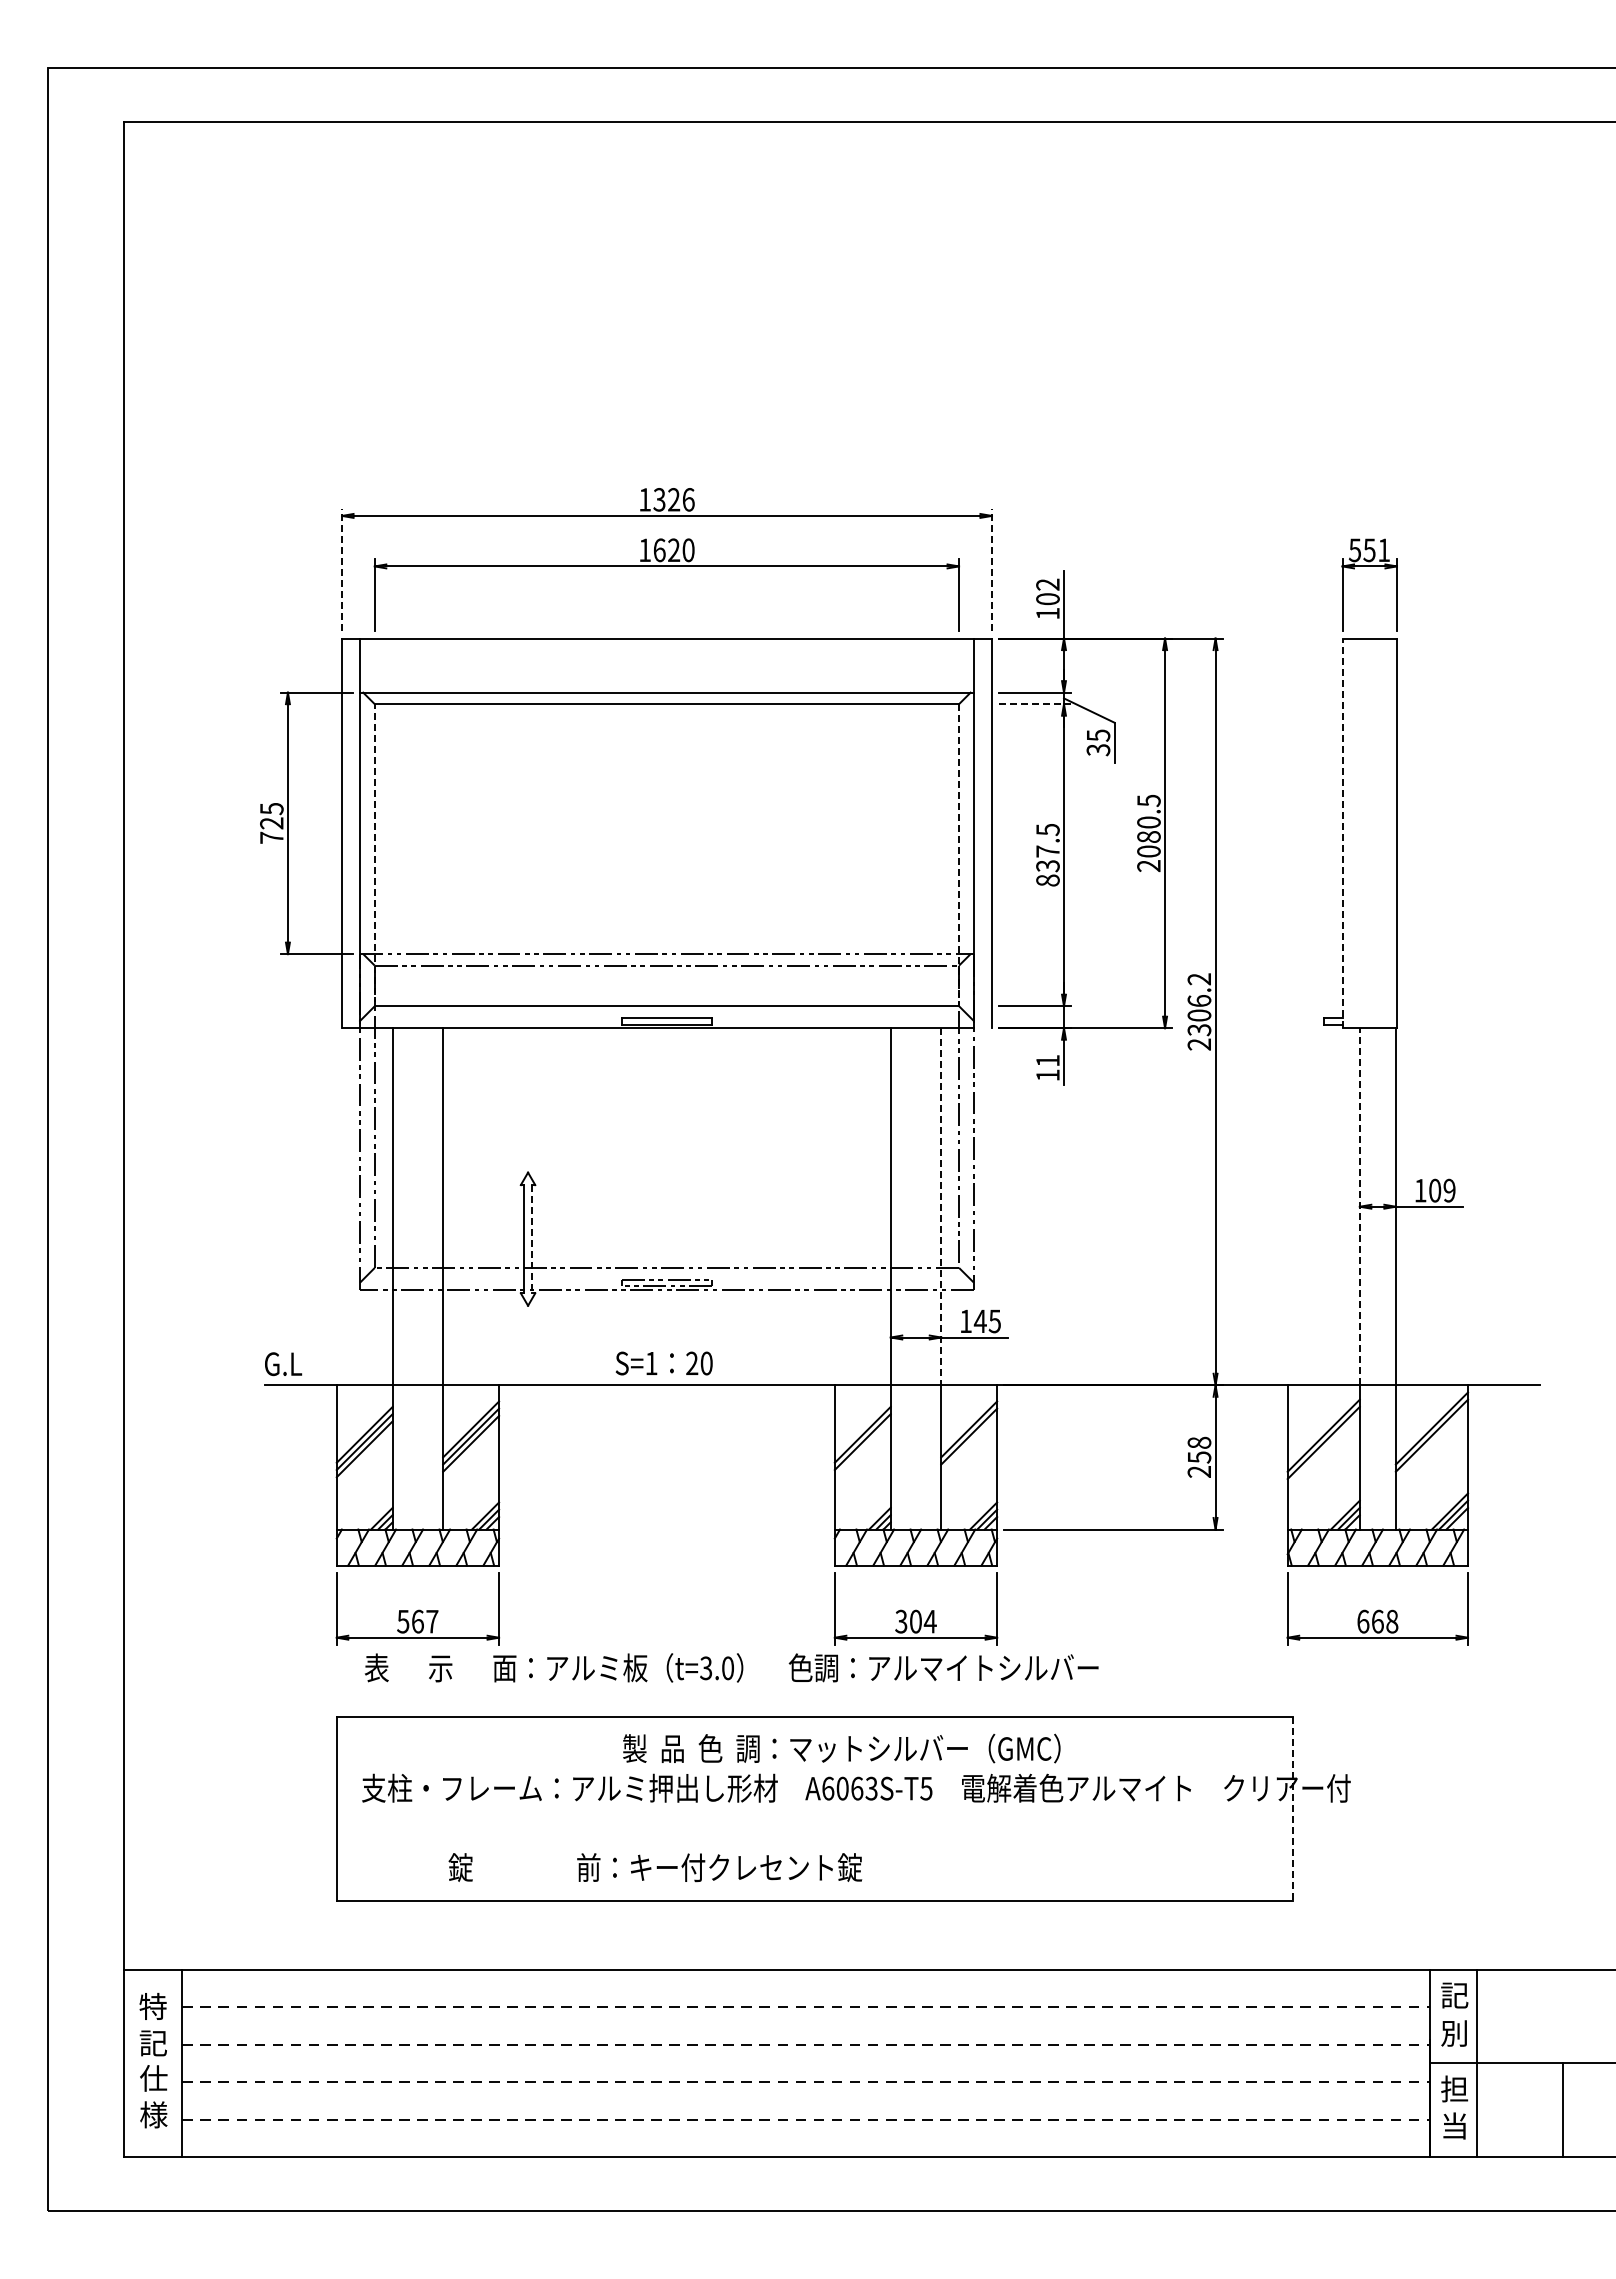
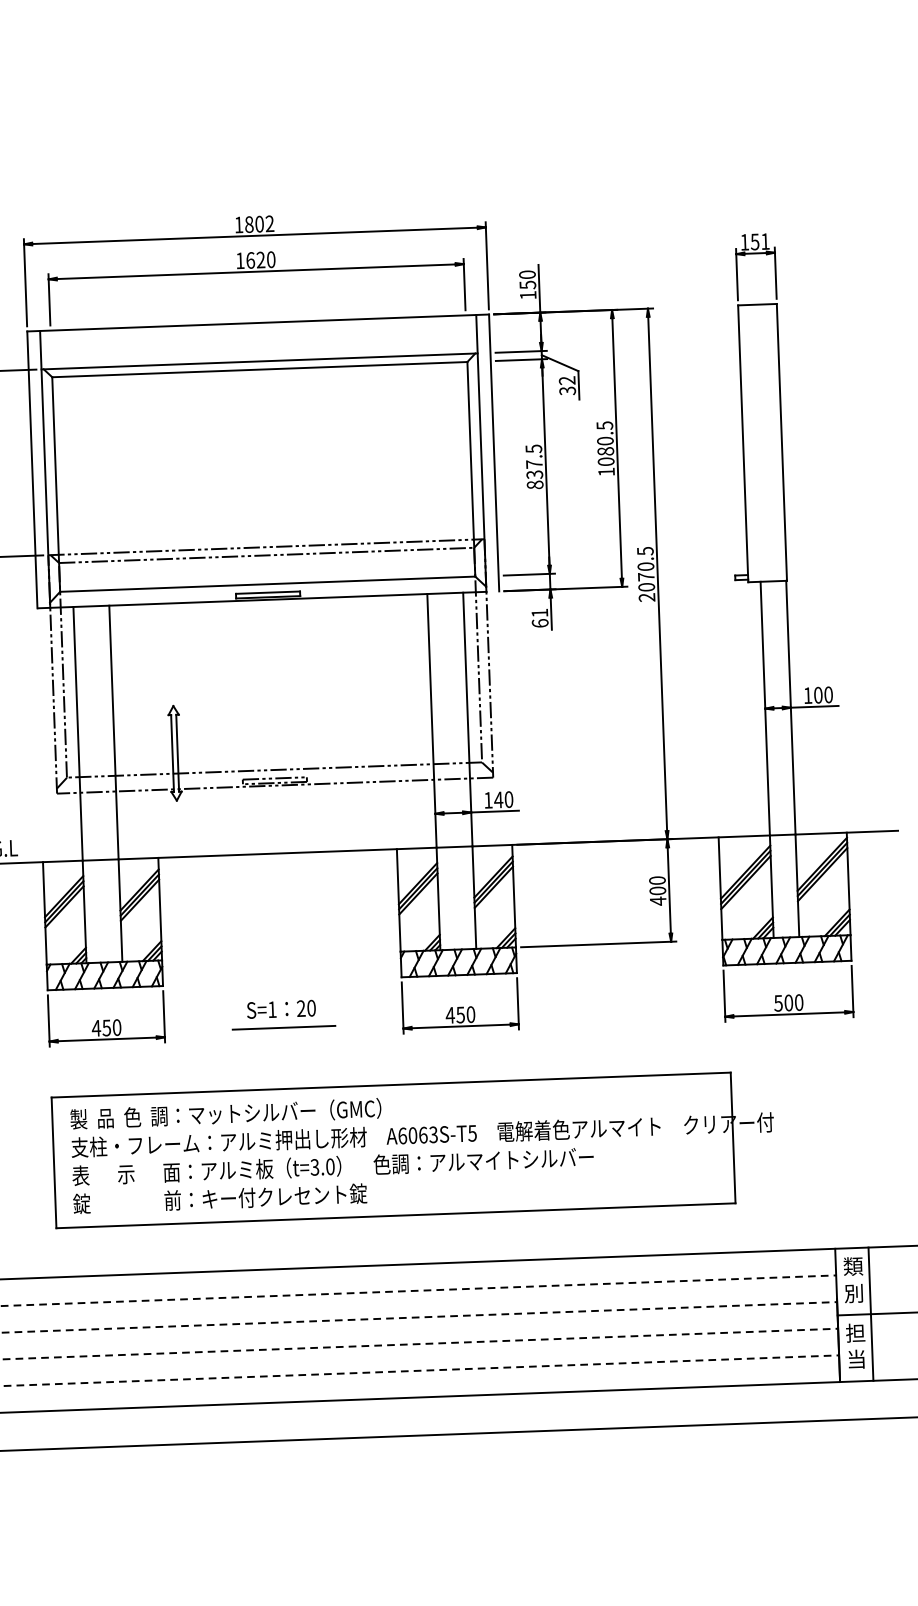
text: (673, 499) -> (259, 224), 1326 -> 1802
text: (1354, 550) -> (744, 242), 551 -> 151
line: (342, 569) -> (25, 282), dashed -> solid
line: (991, 569) -> (486, 265), dashed -> solid
text: (1047, 591) -> (527, 279), 102 -> 150
line: (1035, 704) -> (521, 360), dashed -> solid
text: (1098, 735) -> (567, 380), 35 -> 32
line: (1342, 833) -> (743, 443), dashed -> solid
line: (374, 854) -> (55, 484), dashed -> solid
line: (959, 855) -> (471, 469), dashed -> solid
text: (1148, 866) -> (606, 472), 2080.5 -> 1080.5
text: (1199, 1004) -> (646, 569), 2306.2 -> 2070.5
text: (1047, 1075) -> (539, 623), 11 -> 61
text: (1449, 1190) -> (828, 694), 109 -> 100
line: (941, 1206) -> (468, 719), dashed -> solid
line: (1359, 1206) -> (765, 708), dashed -> solid
line: (531, 1239) -> (177, 753), dashed -> solid
text: (994, 1321) -> (508, 799), 145 -> 140
text: (663, 1363) -> (280, 1009), moved
line: (1431, 1442) -> (822, 874), added
line: (969, 1443) -> (494, 887), added
line: (862, 1449) -> (418, 894), added
line: (1323, 1450) -> (745, 882), added
text: (1199, 1457) -> (657, 890), 258 -> 400
text: (417, 1621) -> (106, 1027), 567 -> 450
text: (915, 1621) -> (460, 1014), 304 -> 450
text: (1377, 1621) -> (788, 1002), 668 -> 500
line: (666, 1630) -> (283, 1027), added
text: (731, 1667) -> (332, 1166), moved
text: (841, 1748) -> (225, 1113), moved
line: (1292, 1808) -> (733, 1137), dashed -> solid
text: (655, 1867) -> (220, 1198), moved
text: (1454, 1995) -> (853, 1266), 記 -> 類

